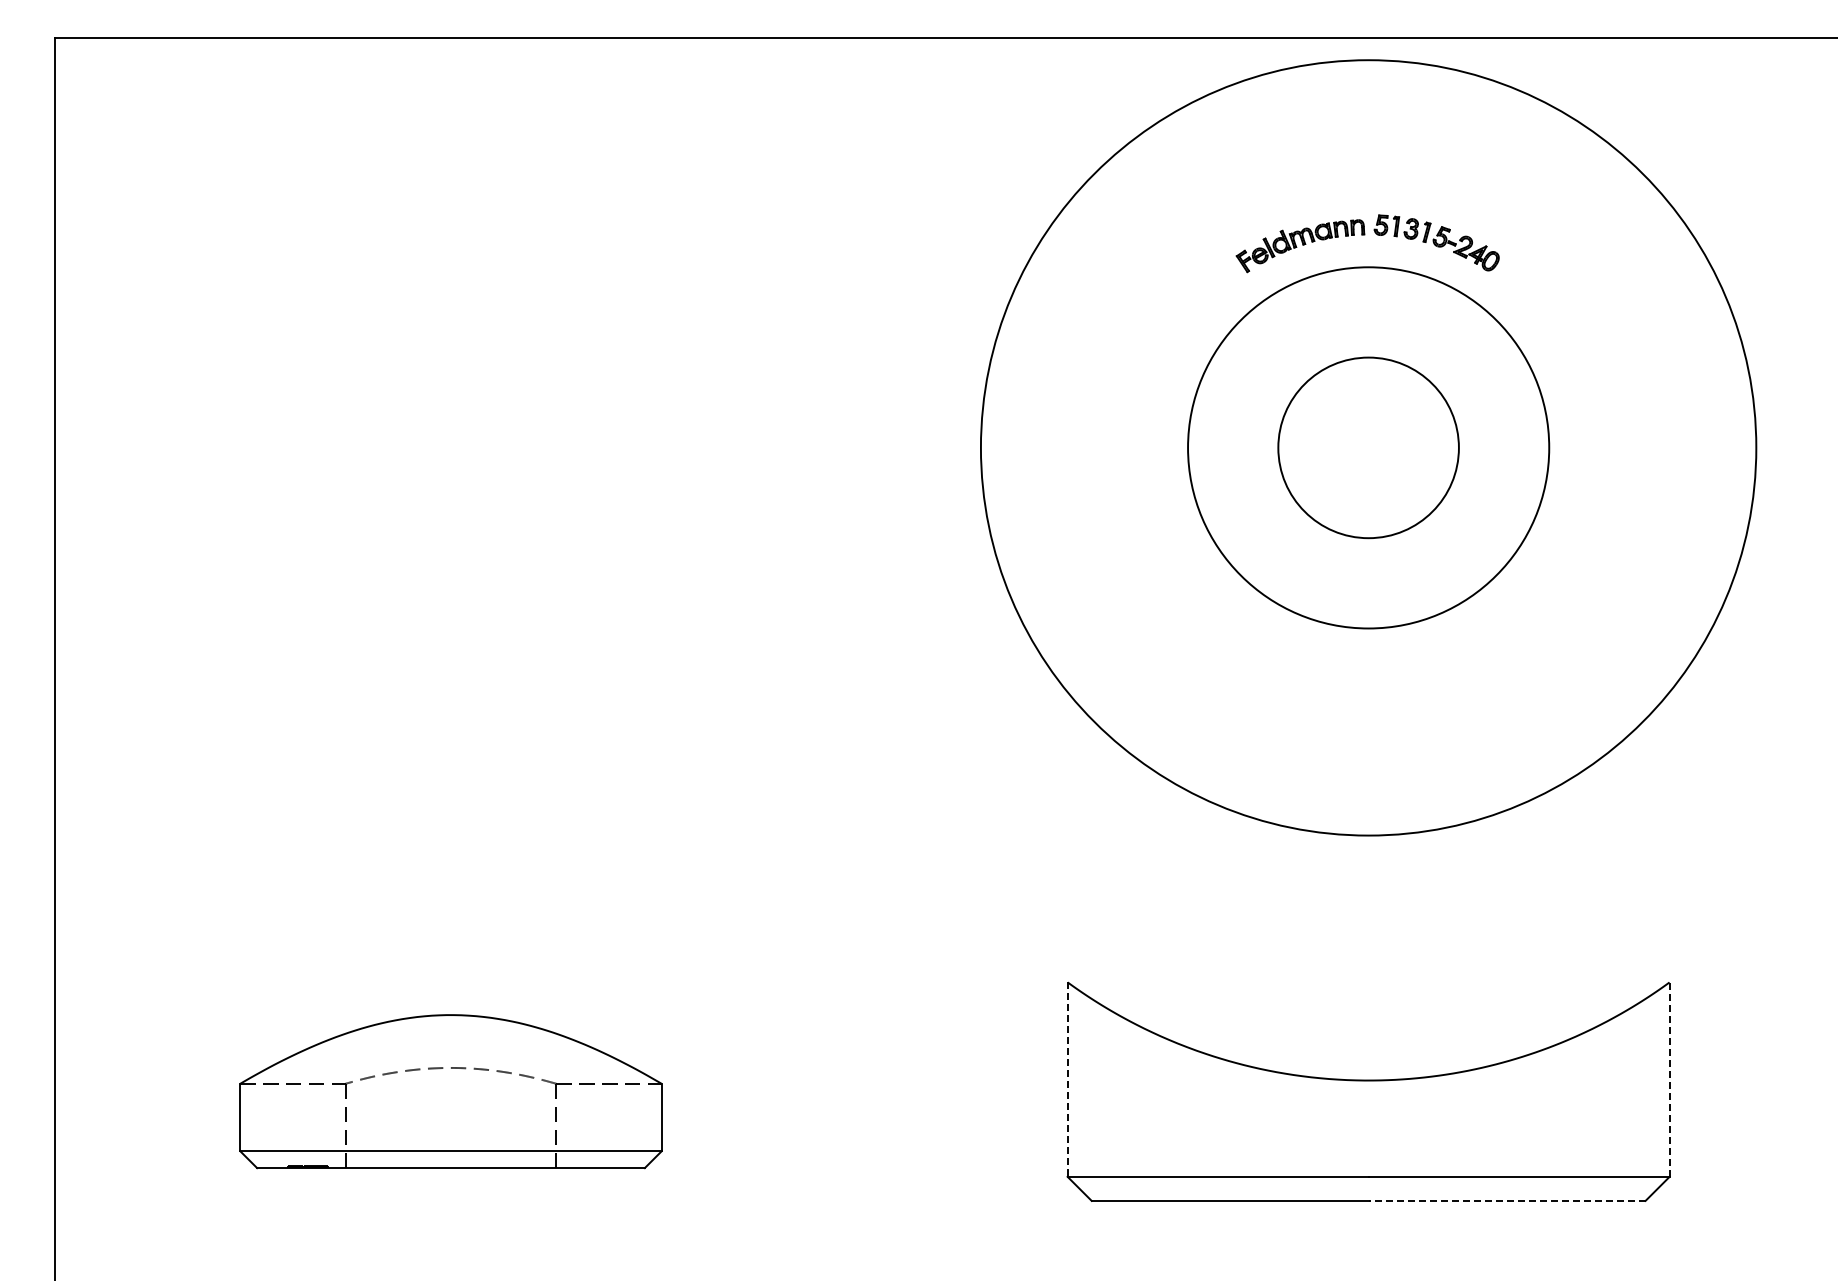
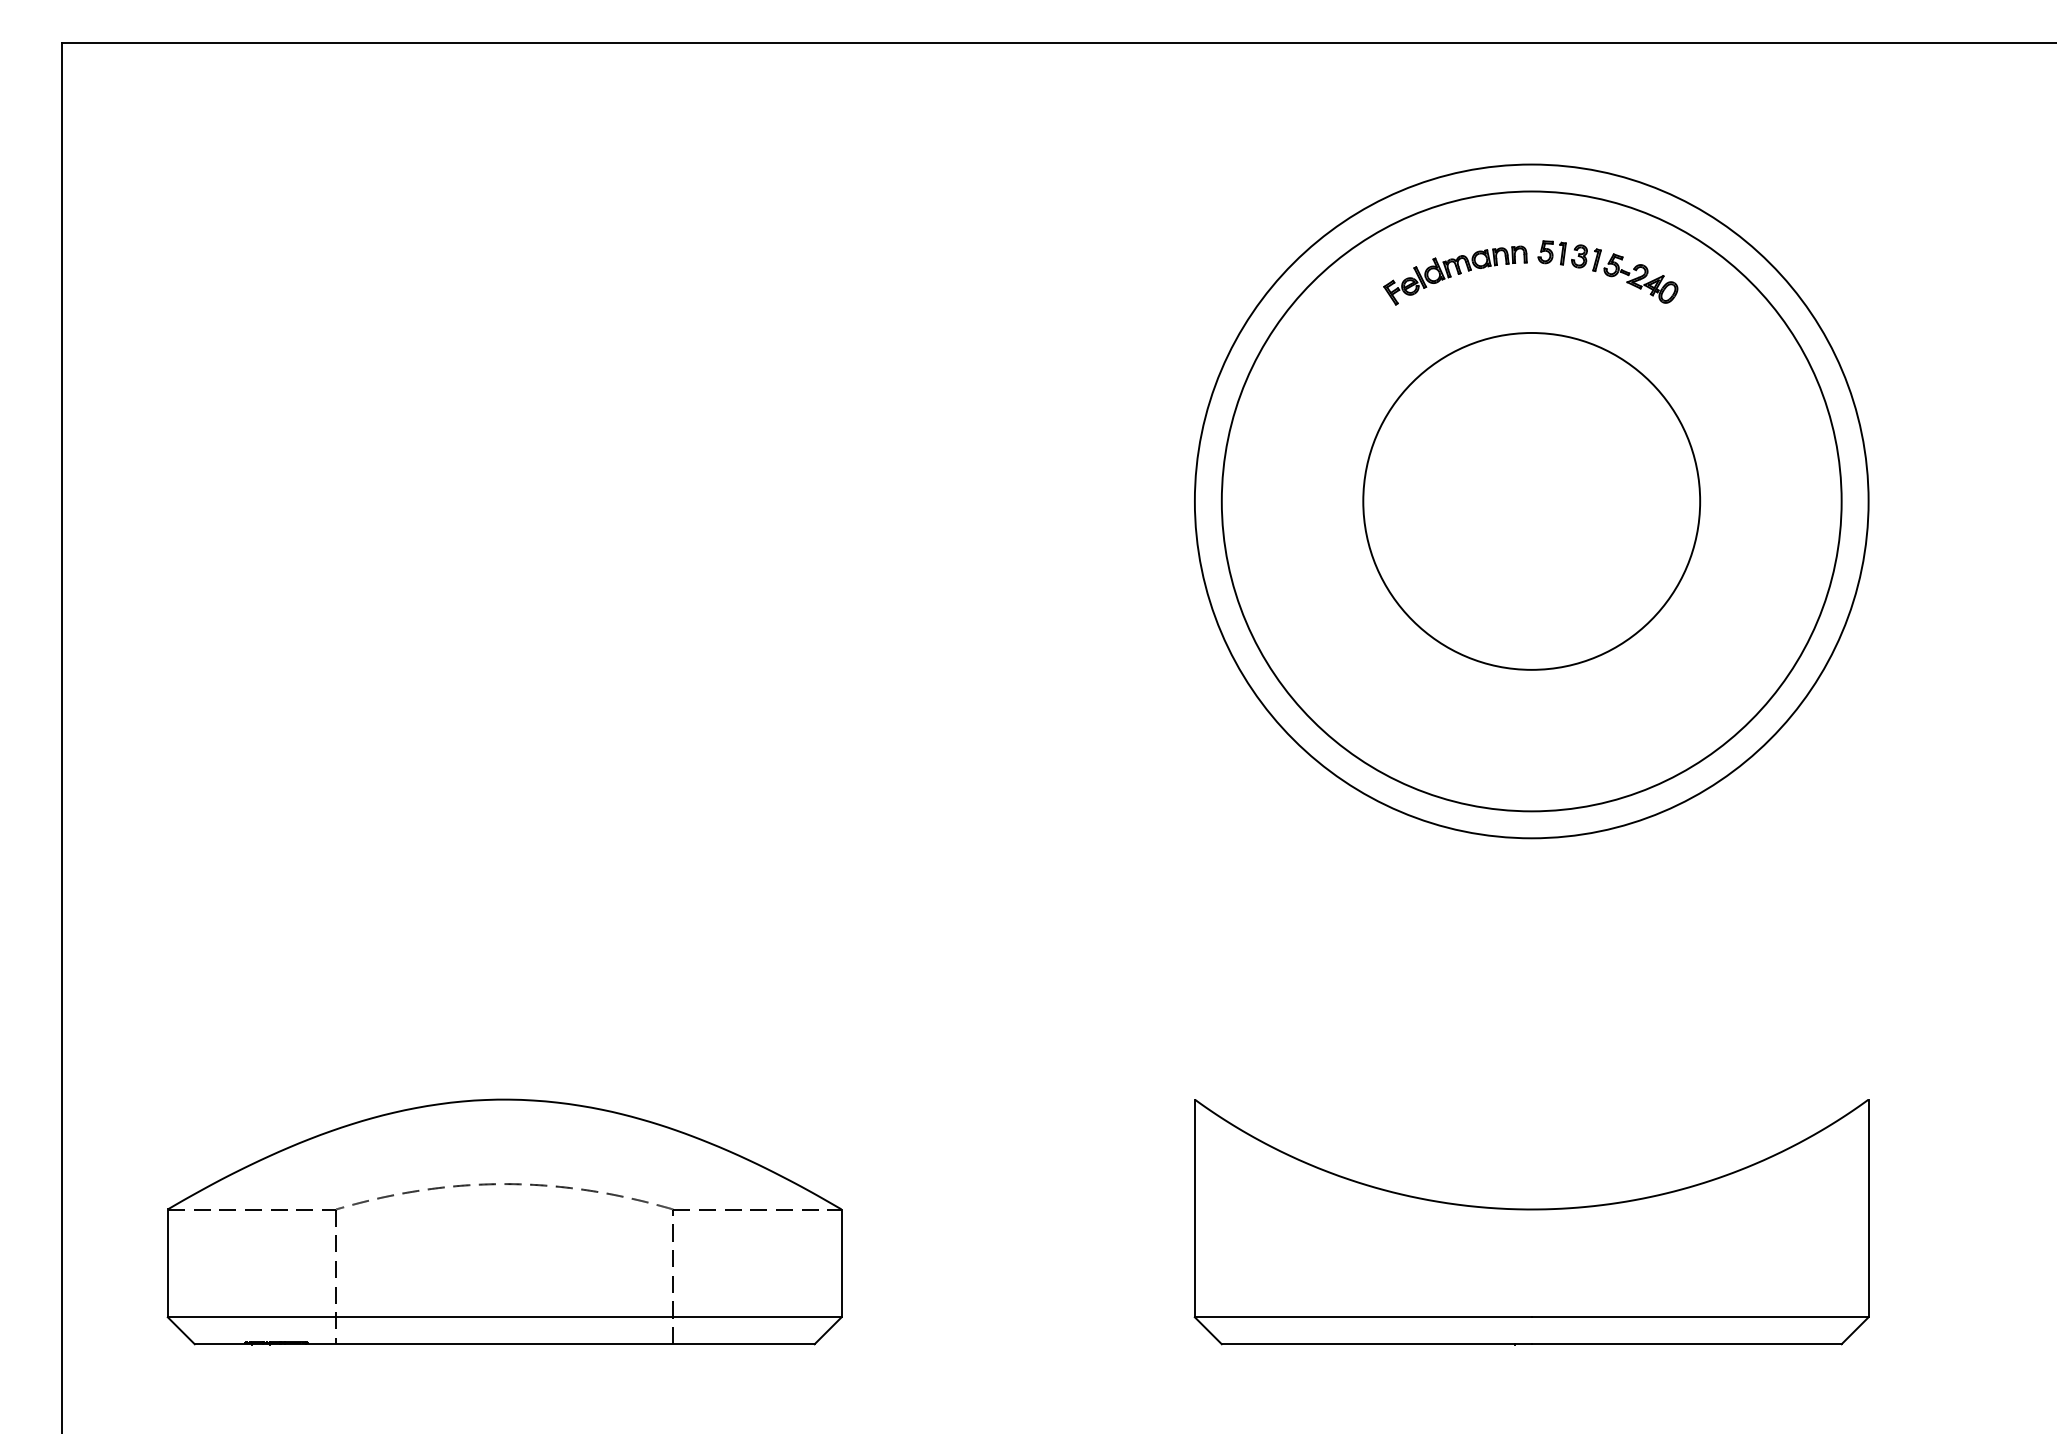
circle: (1368, 447) -> (1531, 500), size x0.71
circle: (1368, 447) -> (1531, 500), size x1.67
circle: (1368, 447) -> (1531, 500), size x1.67
line: (1669, 1079) -> (1868, 1208), dashed -> solid
line: (1067, 1080) -> (1194, 1209), dashed -> solid
part: (450, 1091) -> (504, 1221), size x1.43
line: (1506, 1200) -> (1686, 1343), dashed -> solid

